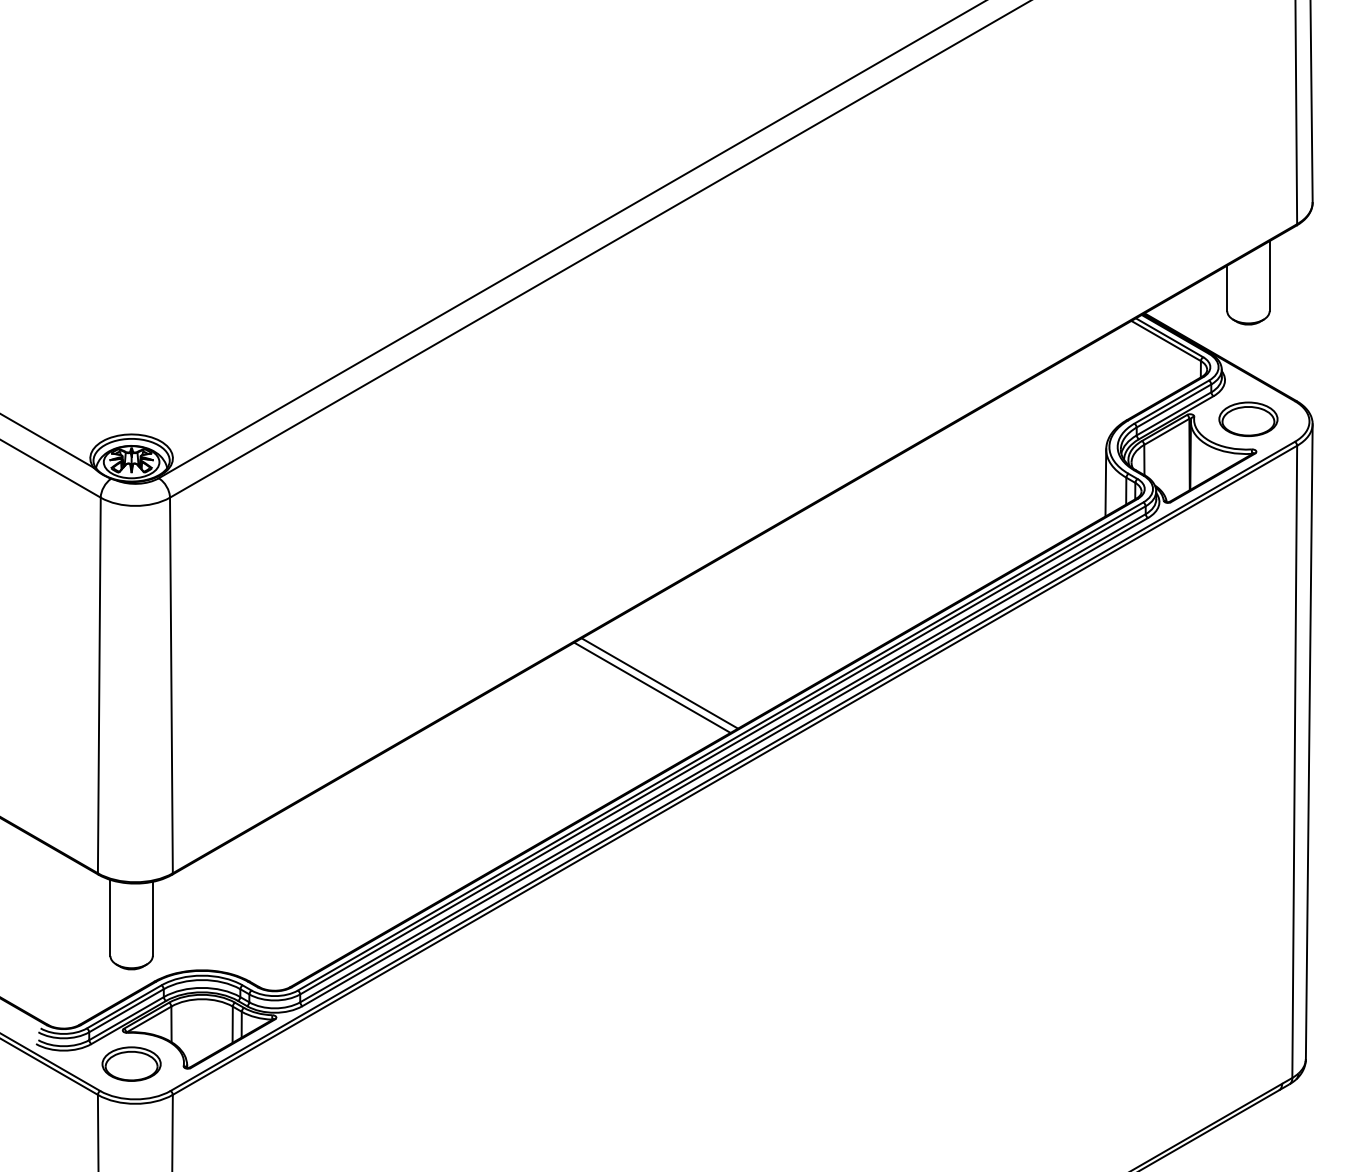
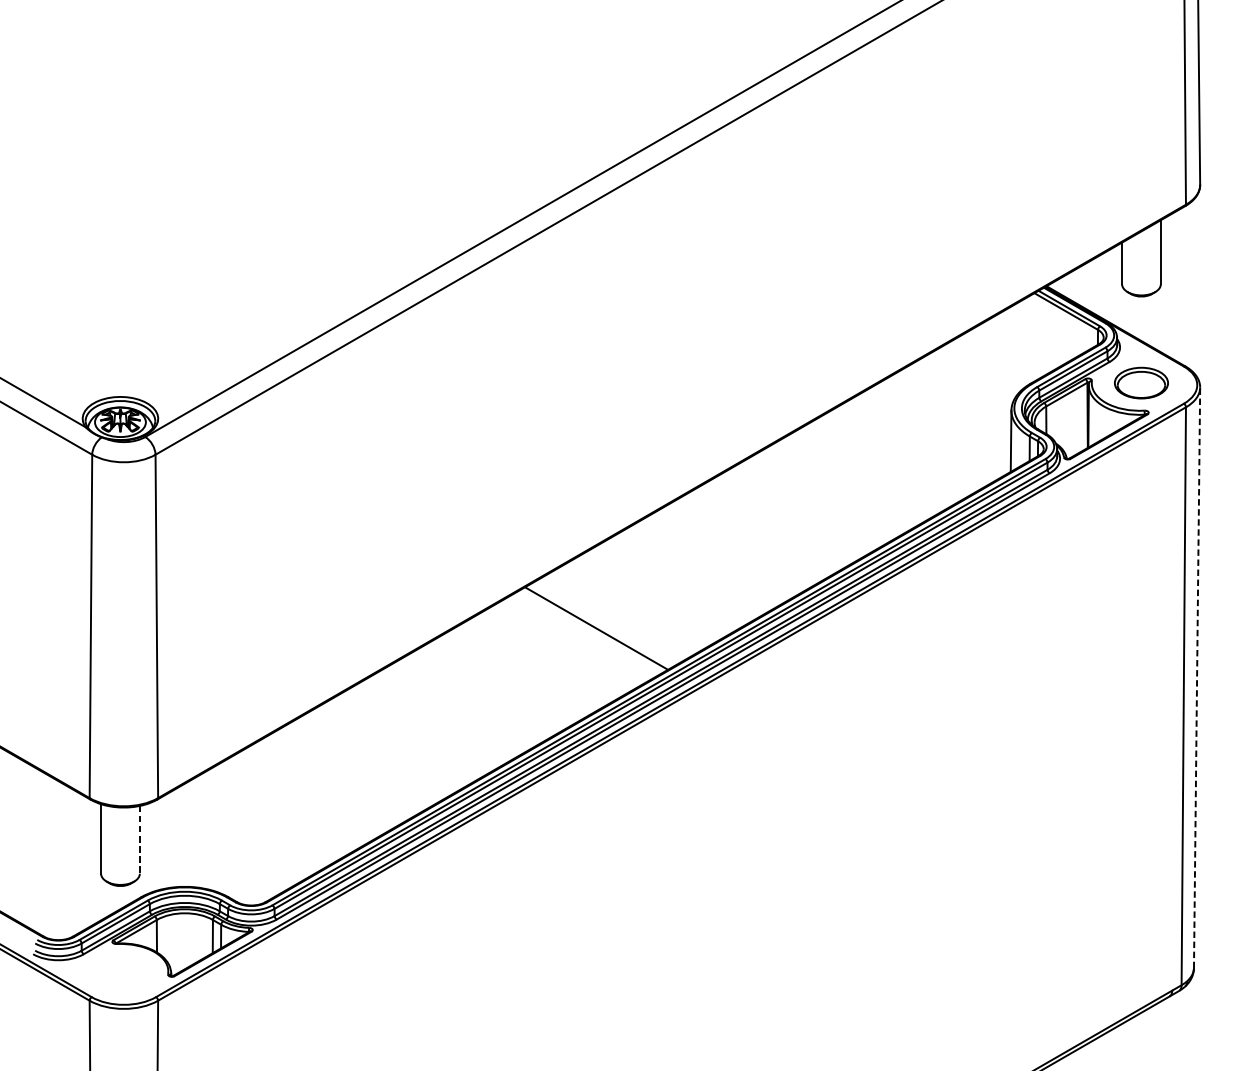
line: (659, 683) -> (603, 624), removed
line: (1309, 741) -> (1197, 677), solid -> dashed
line: (152, 919) -> (139, 840), solid -> dashed
part: (131, 1063) -> (120, 972), removed

